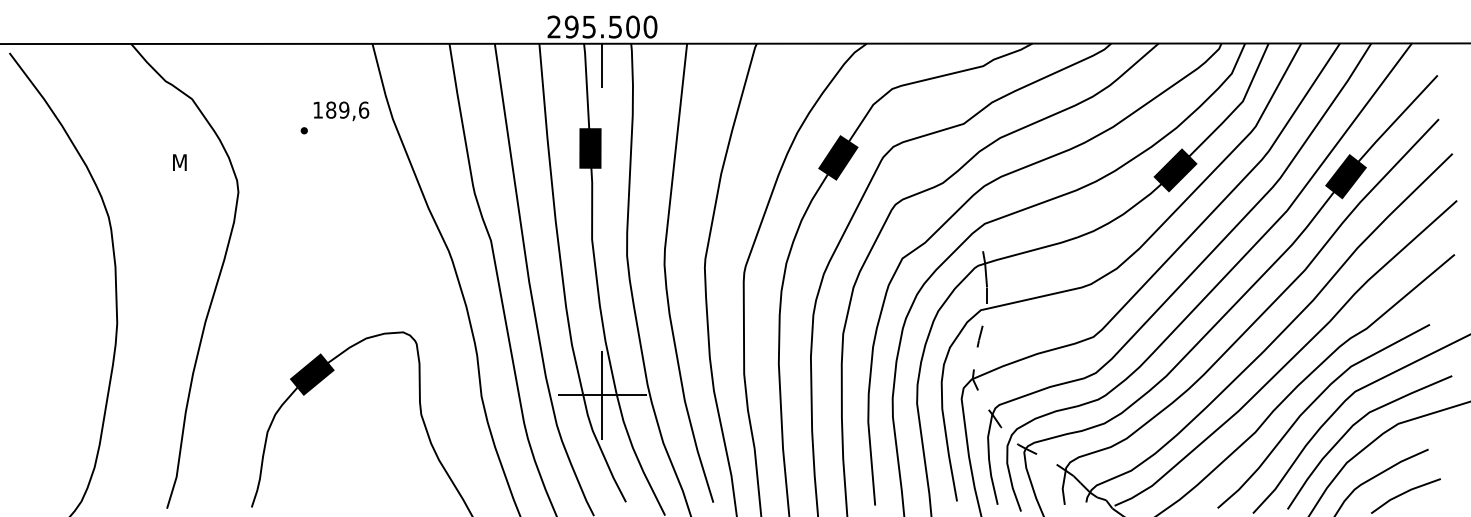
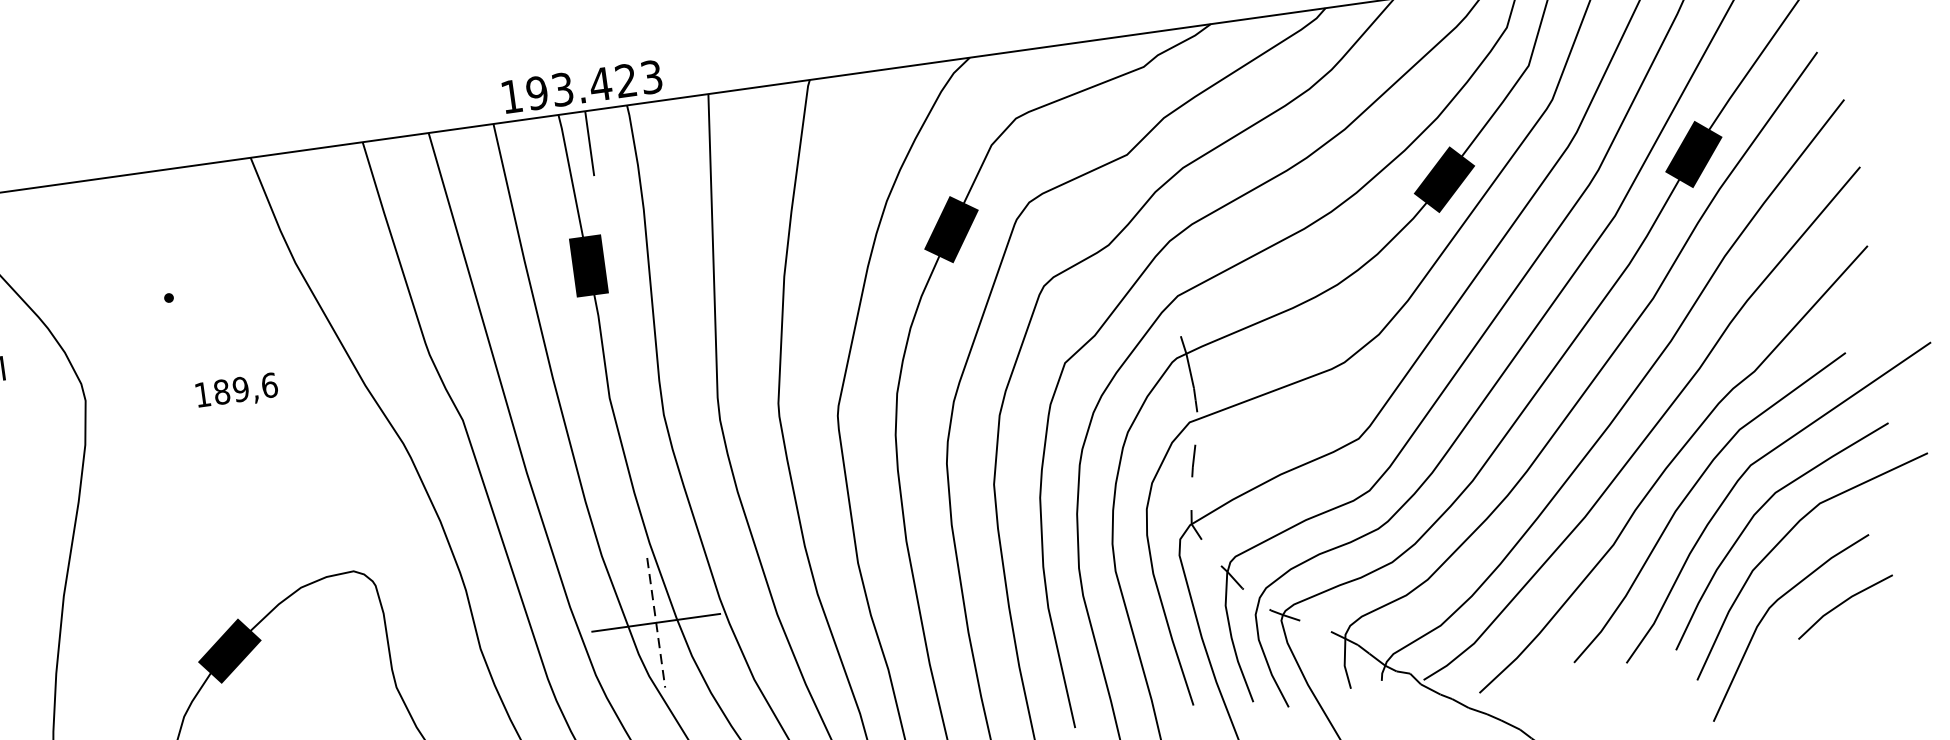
text: (602, 26) -> (581, 86), 295.500 -> 193.423
text: (341, 111) -> (237, 391), moved
line: (602, 395) -> (656, 622), solid -> dashed

